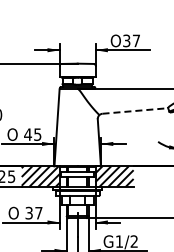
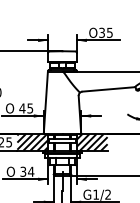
text: (135, 40) -> (109, 32), O37 -> O35
line: (135, 111) -> (109, 89), dashed -> solid
text: (38, 213) -> (30, 172), 37 -> 34

